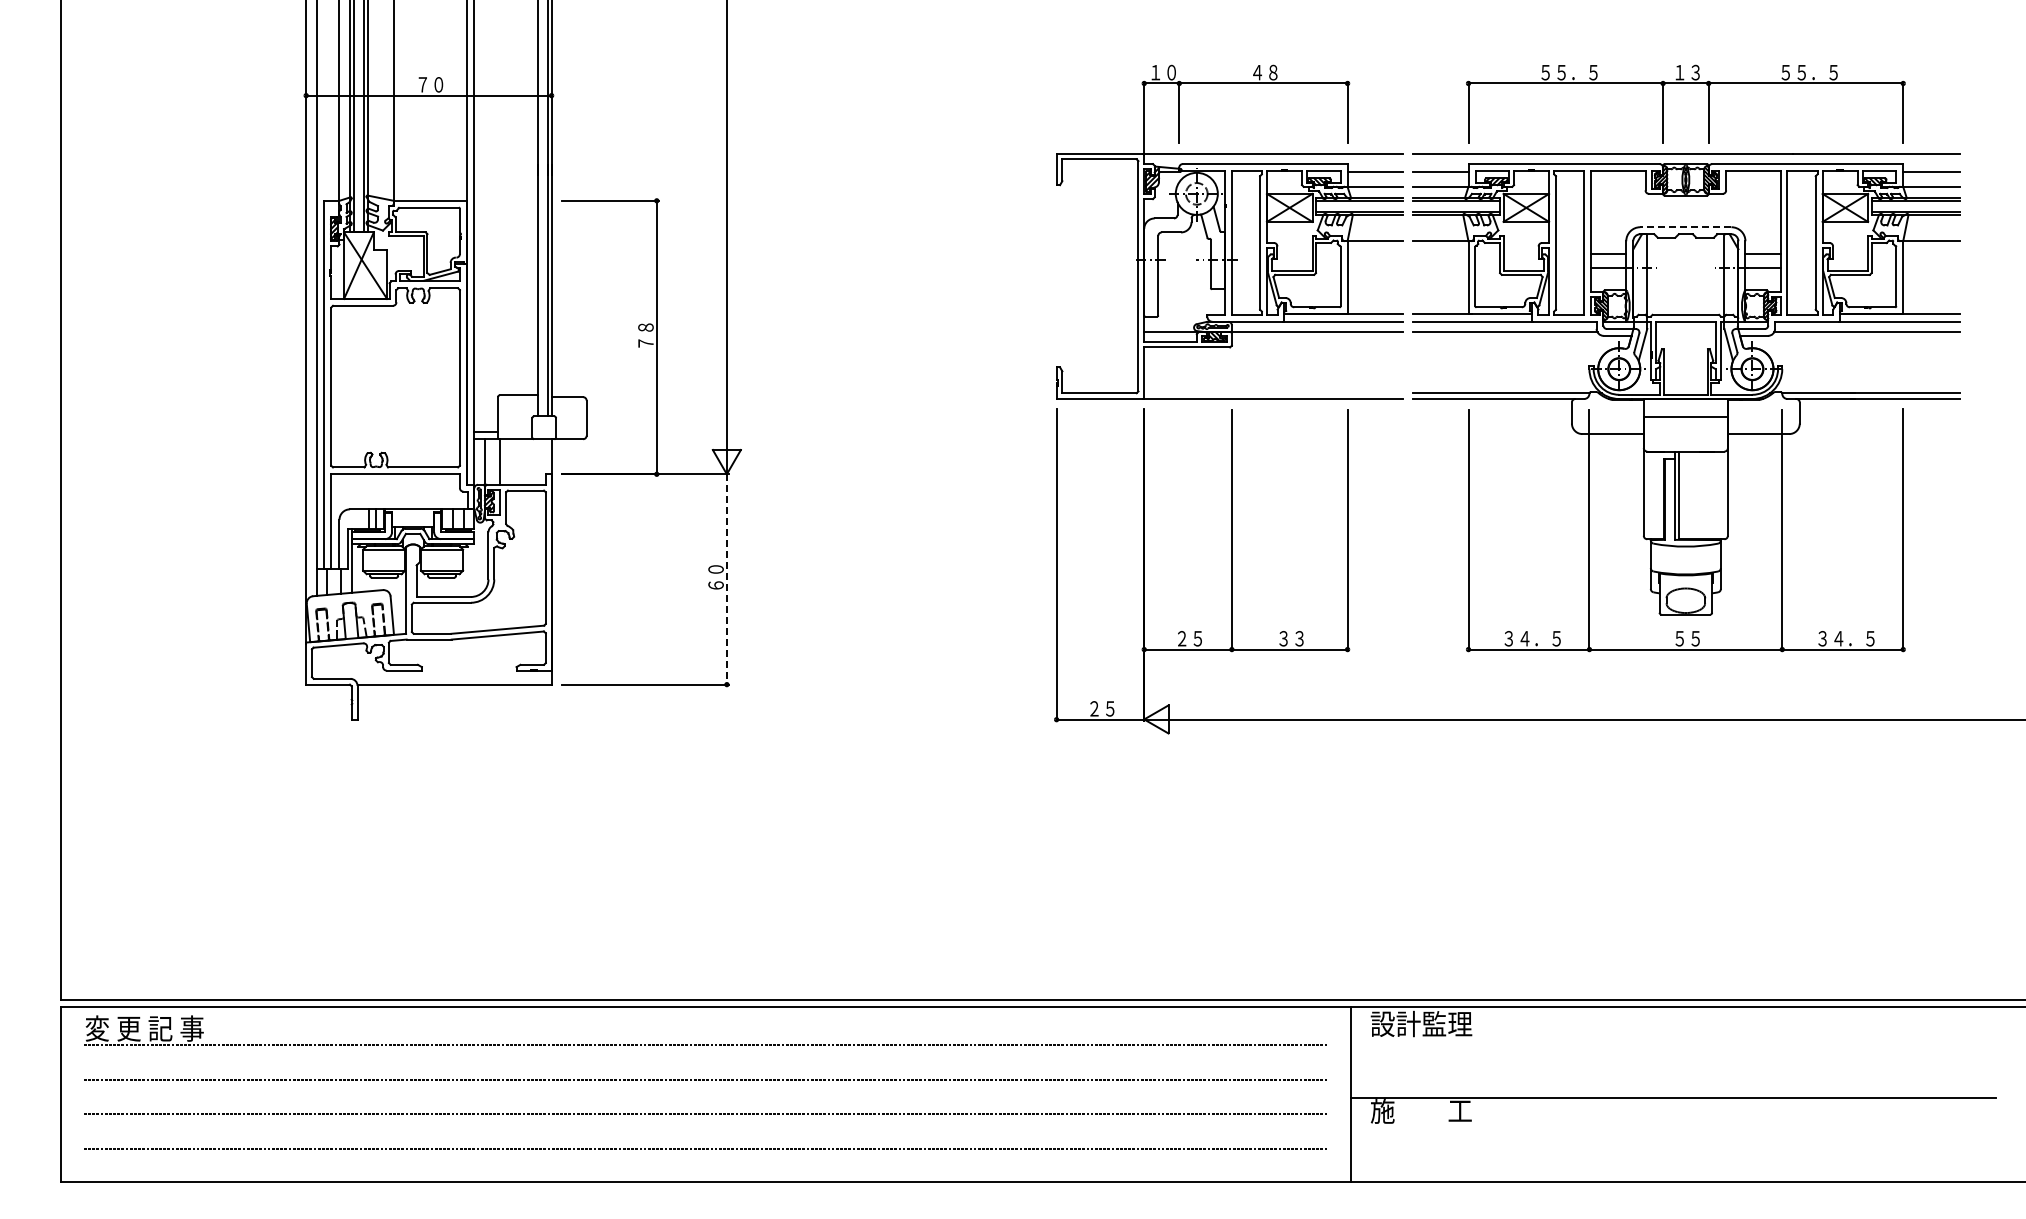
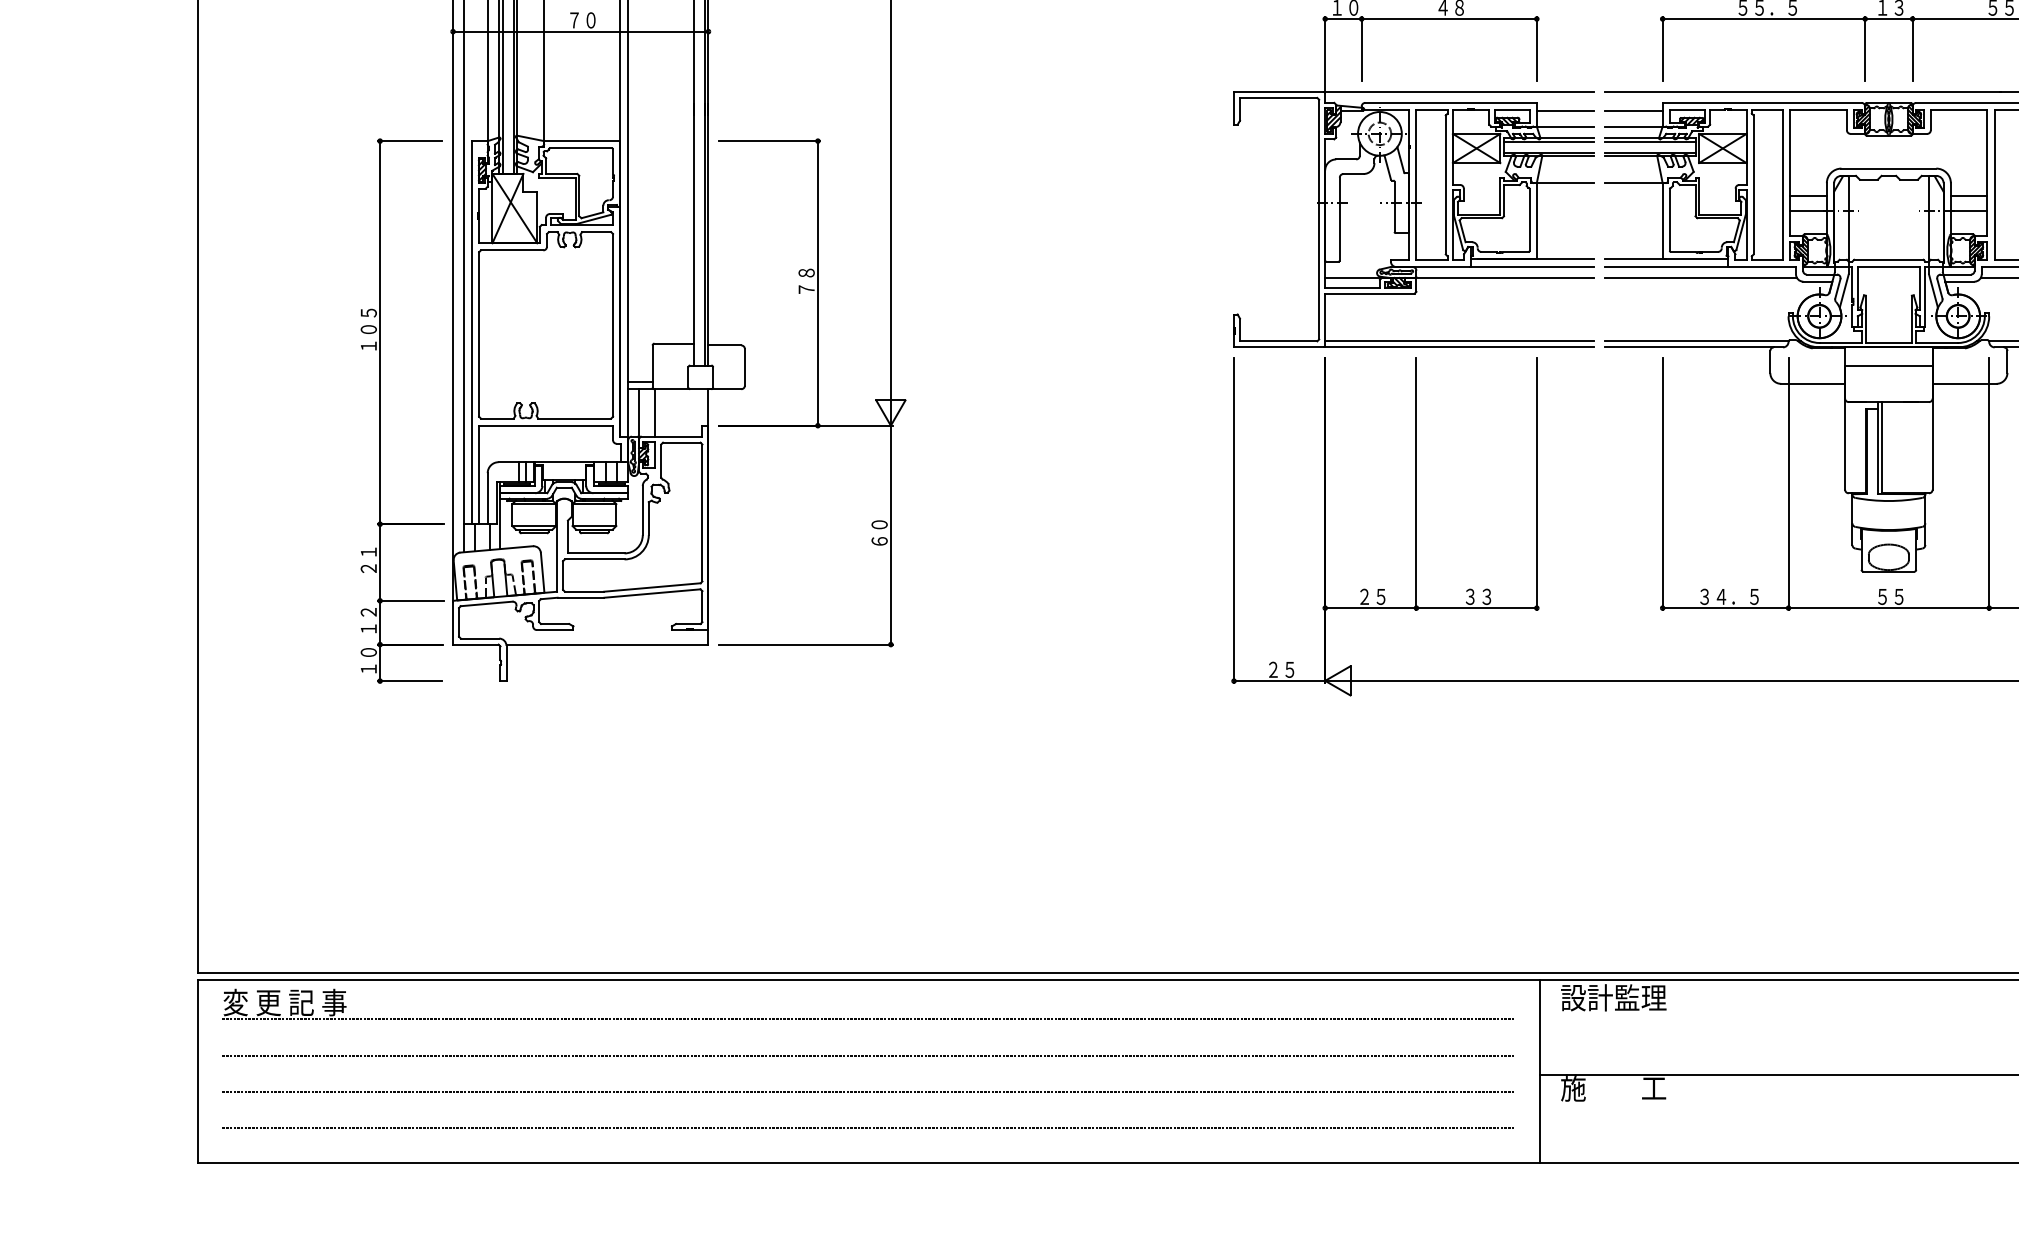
line: (1685, 227) -> (1888, 168), dashed -> solid
line: (1273, 393) -> (1459, 341), added
part: (236, 460) -> (380, 411), added
line: (726, 579) -> (890, 535), dashed -> solid

